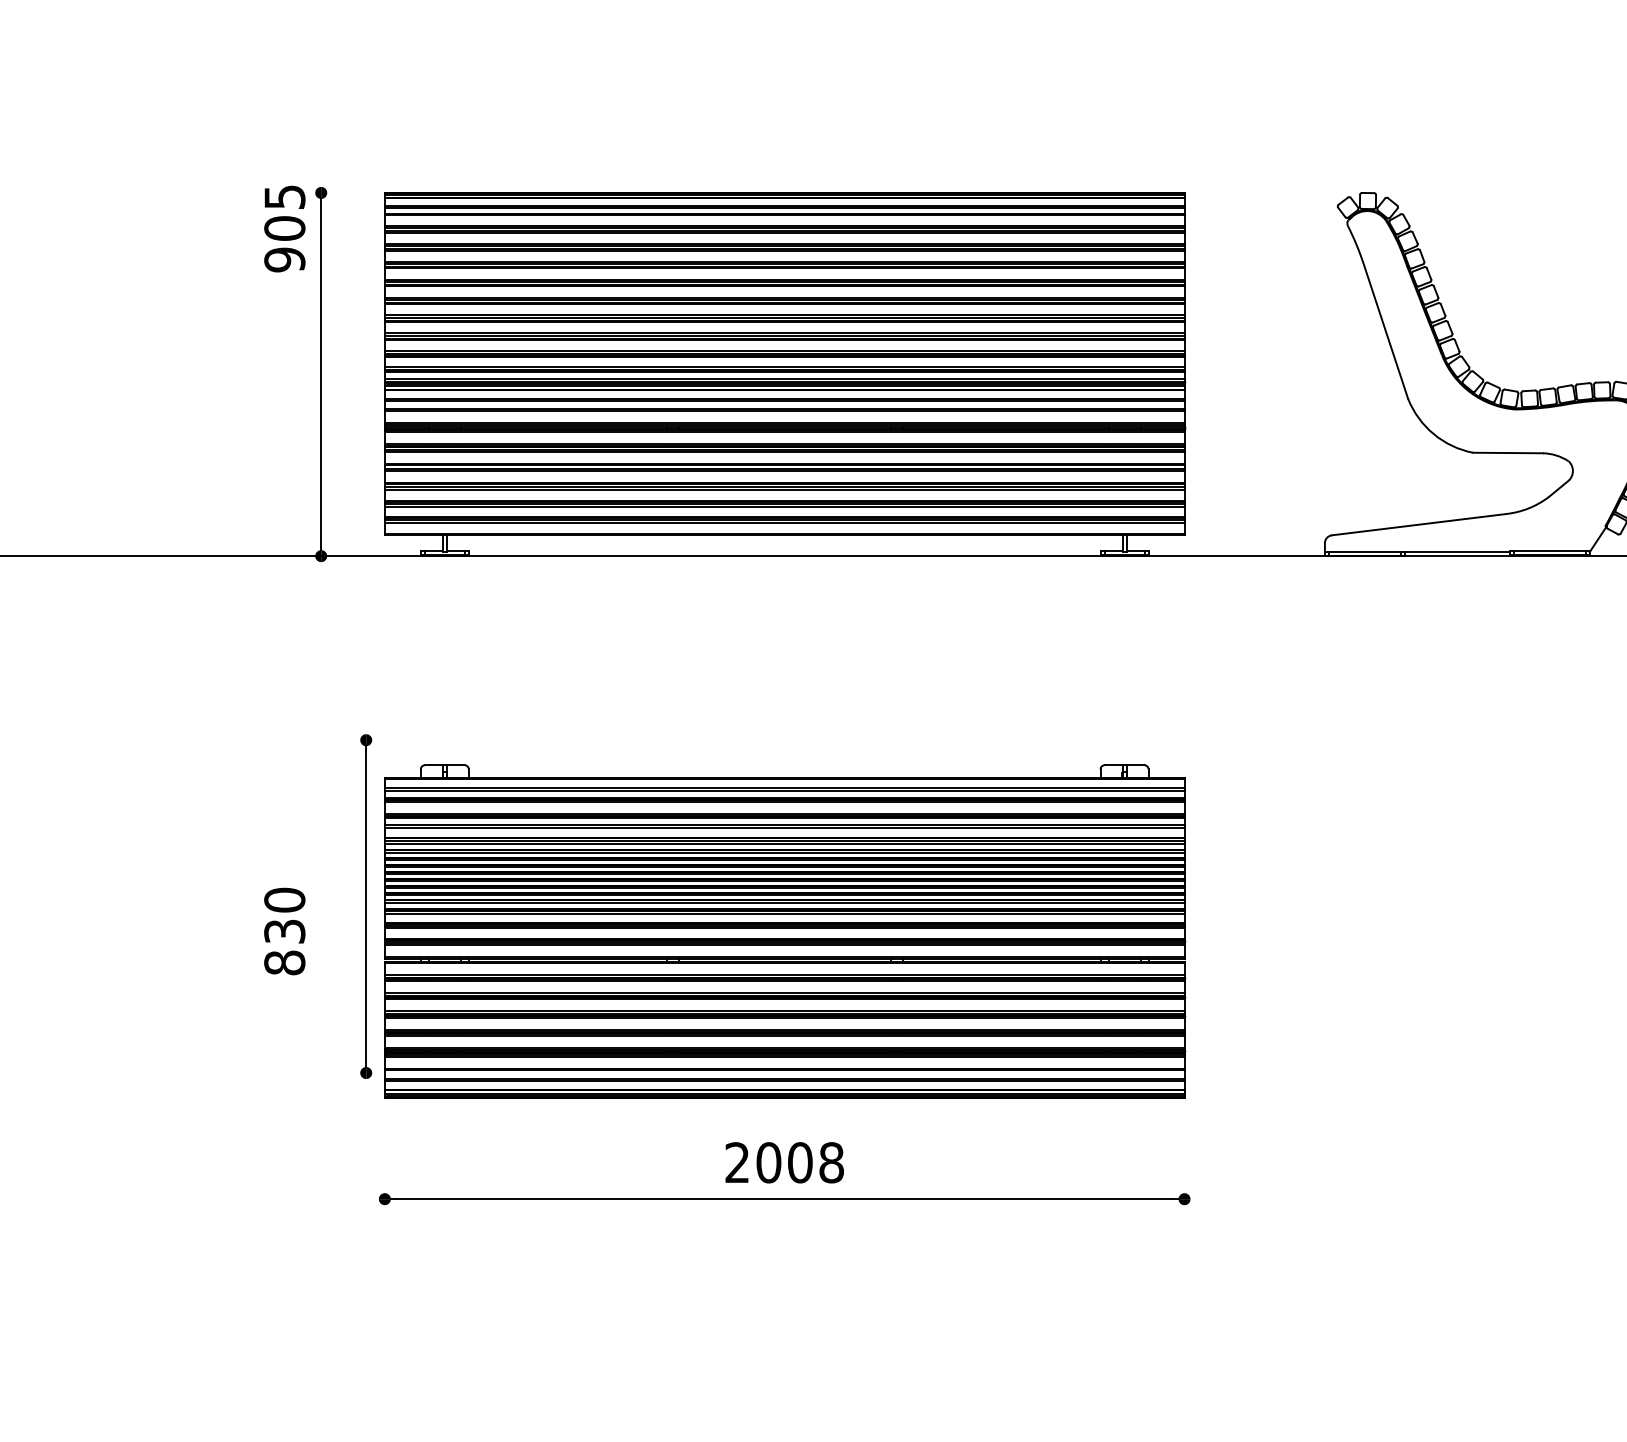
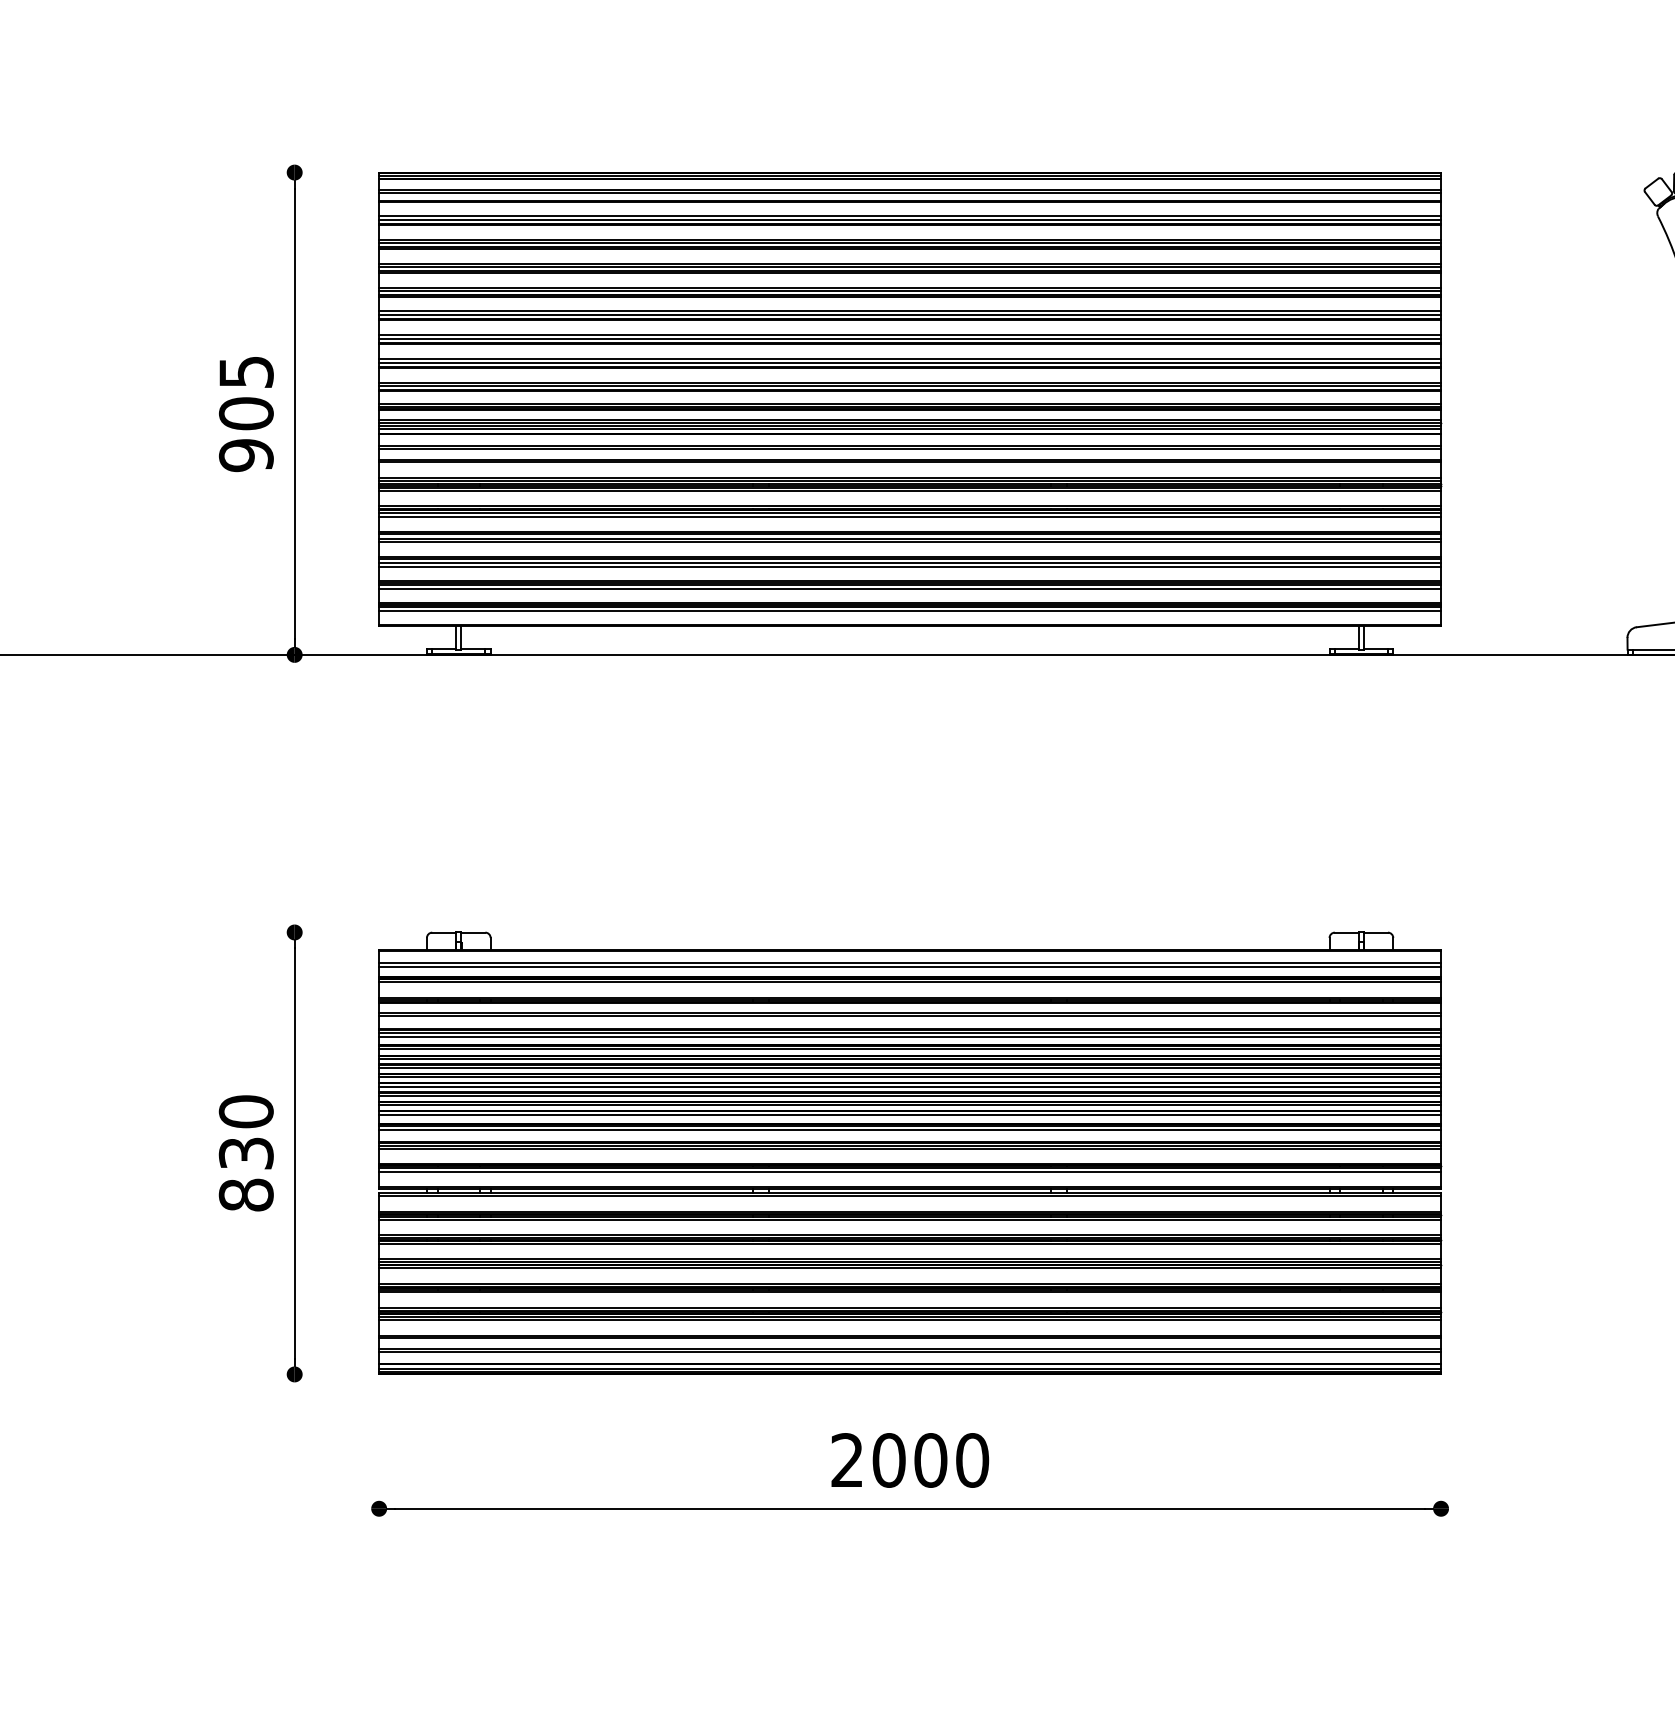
text: (284, 228) -> (245, 413), moved
part: (366, 906) -> (295, 1153), moved
text: (831, 1162) -> (972, 1460), 2008 -> 2000

